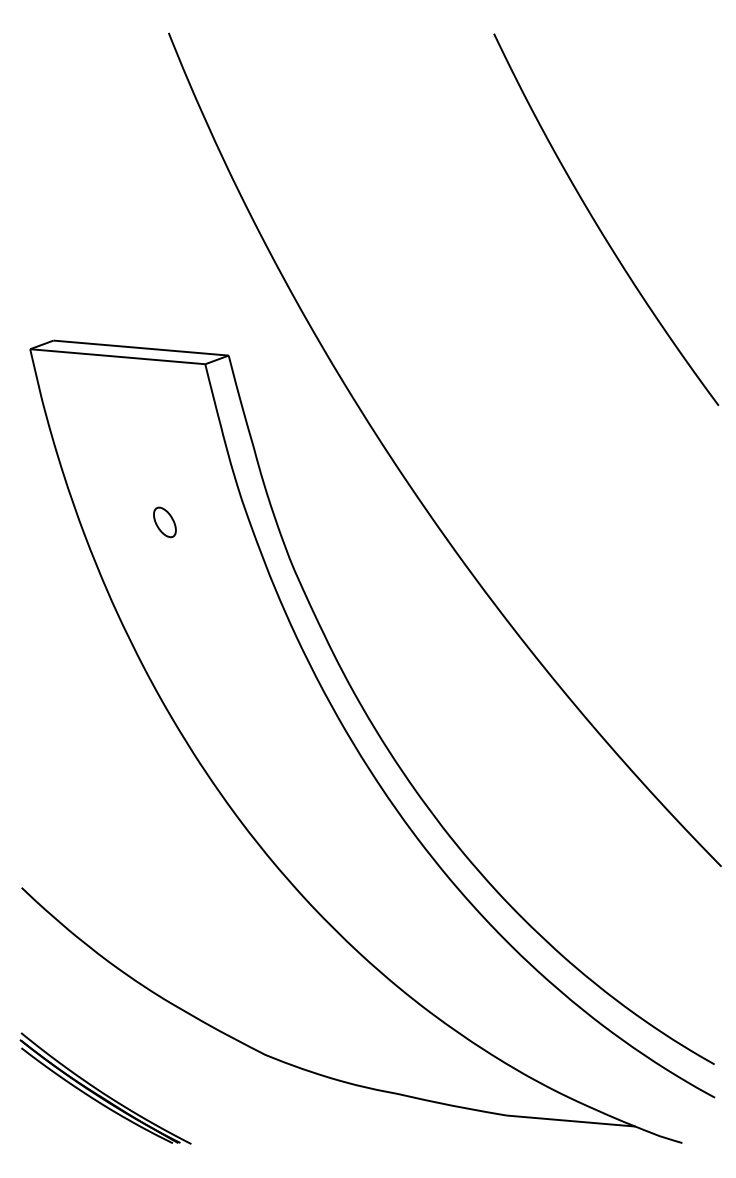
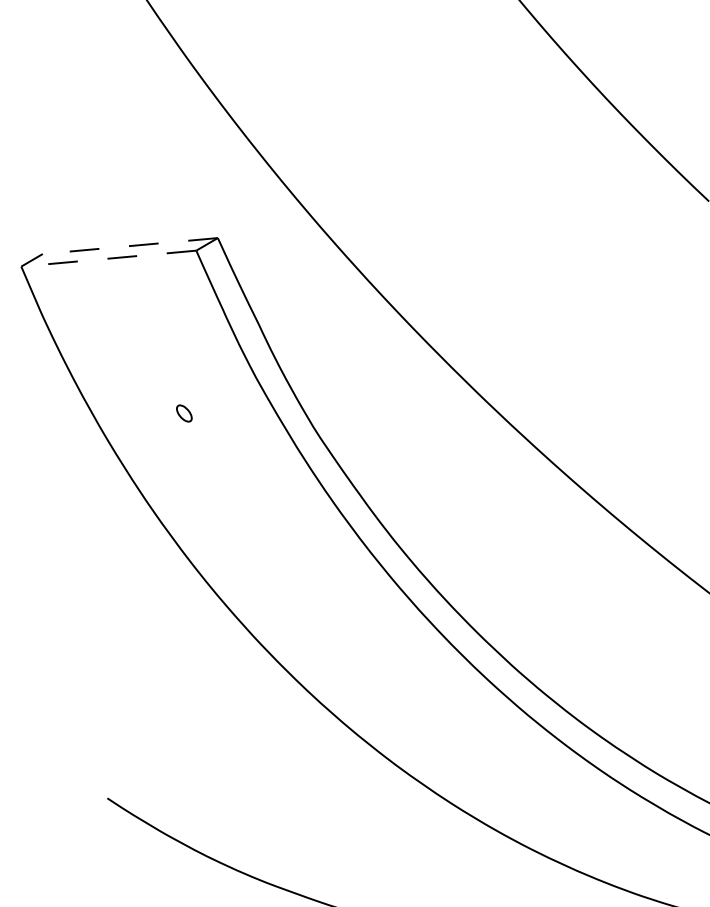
line: (141, 348) -> (130, 246), solid -> dashed
line: (117, 356) -> (108, 258), solid -> dashed
part: (164, 522) -> (183, 413), size x0.6

